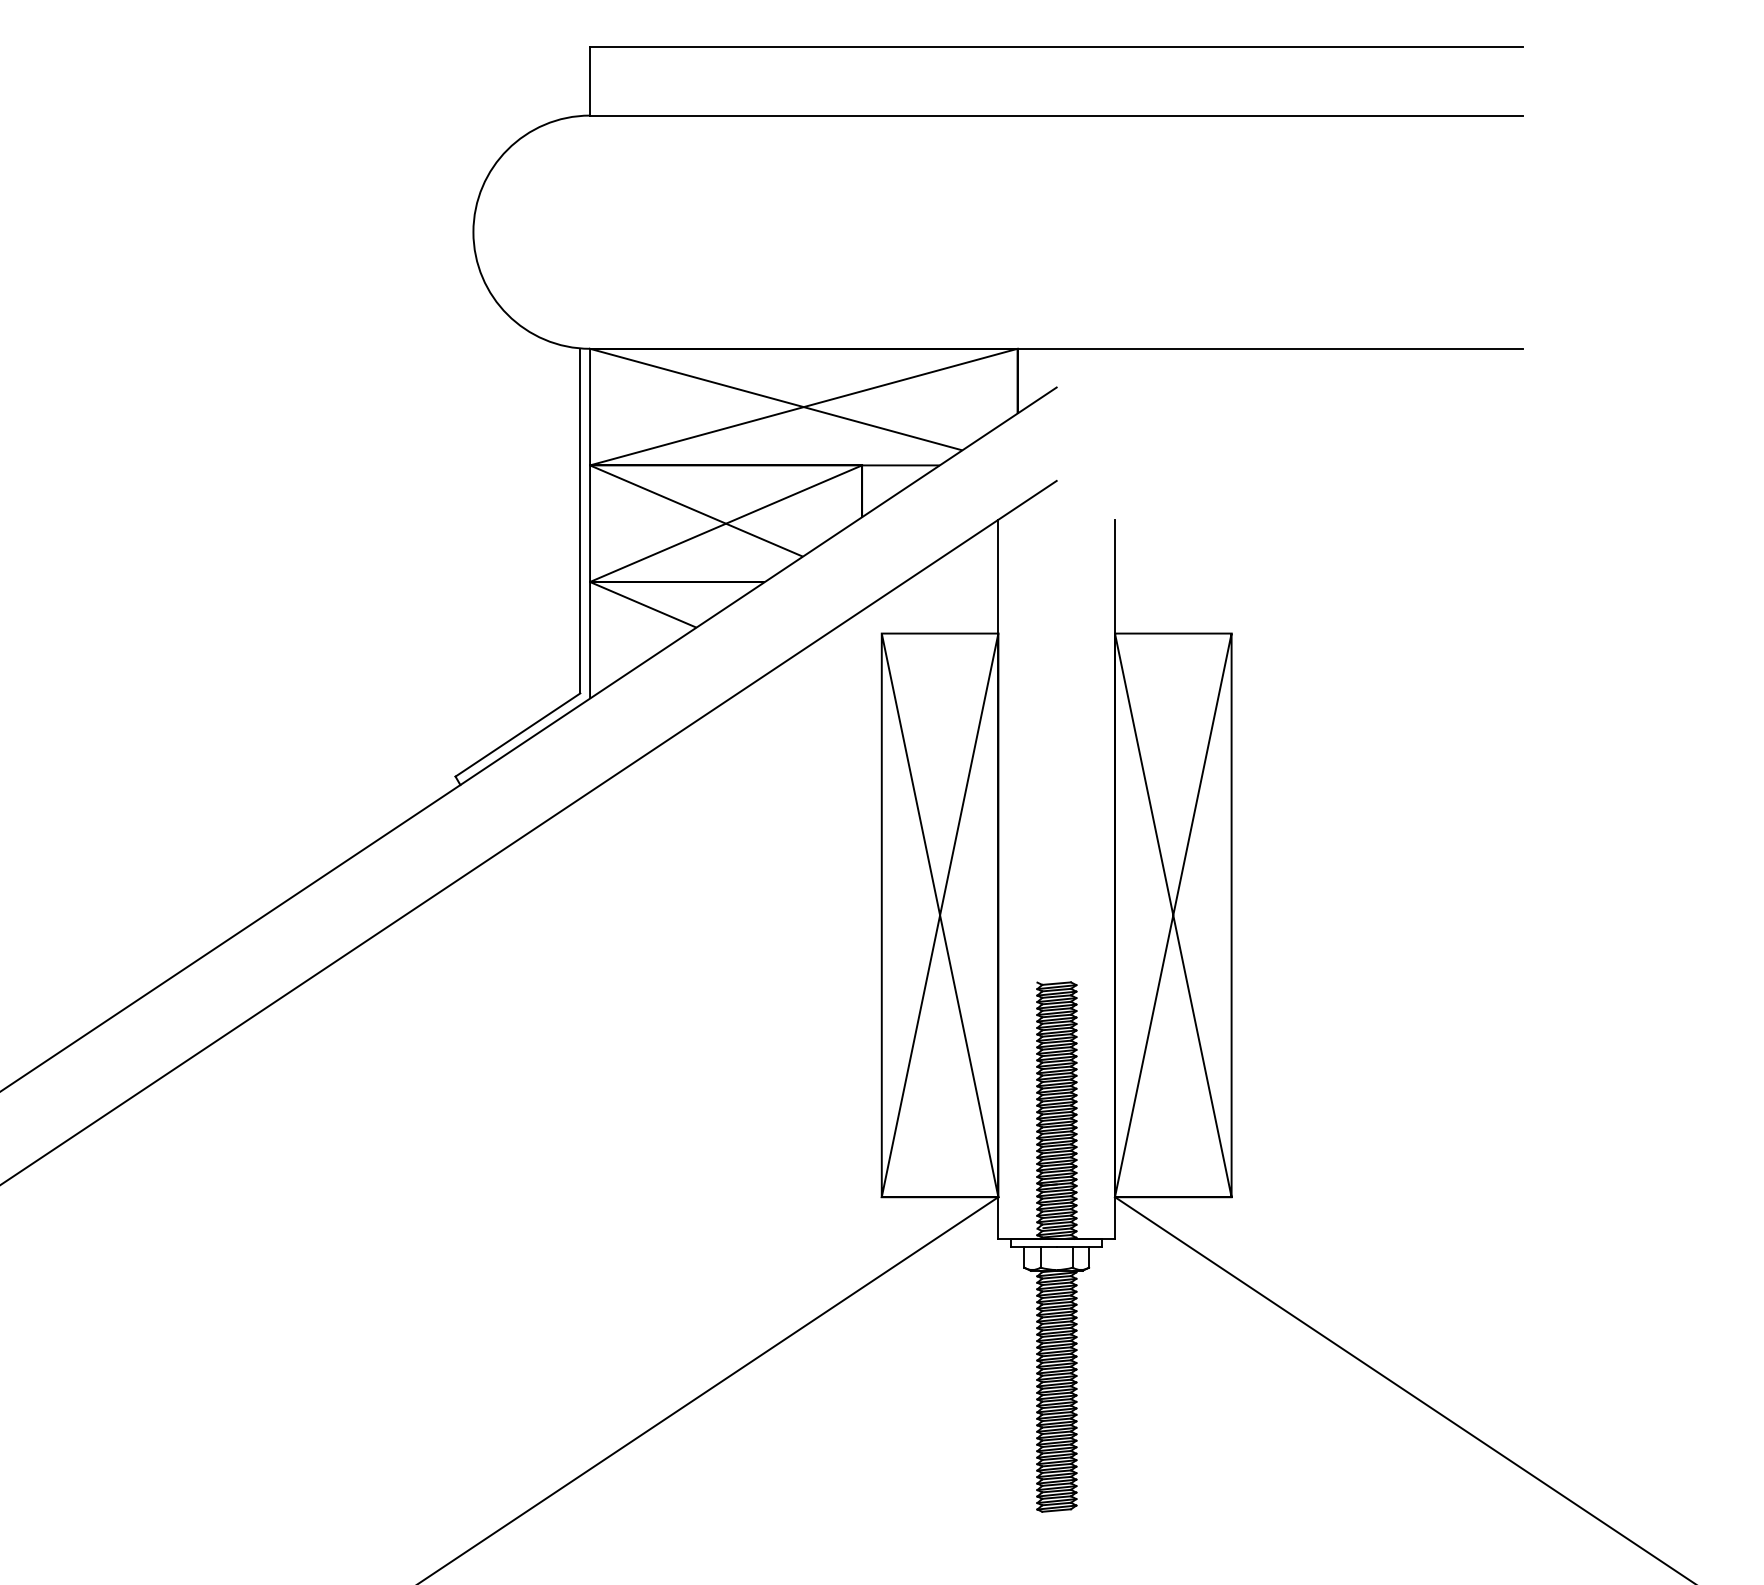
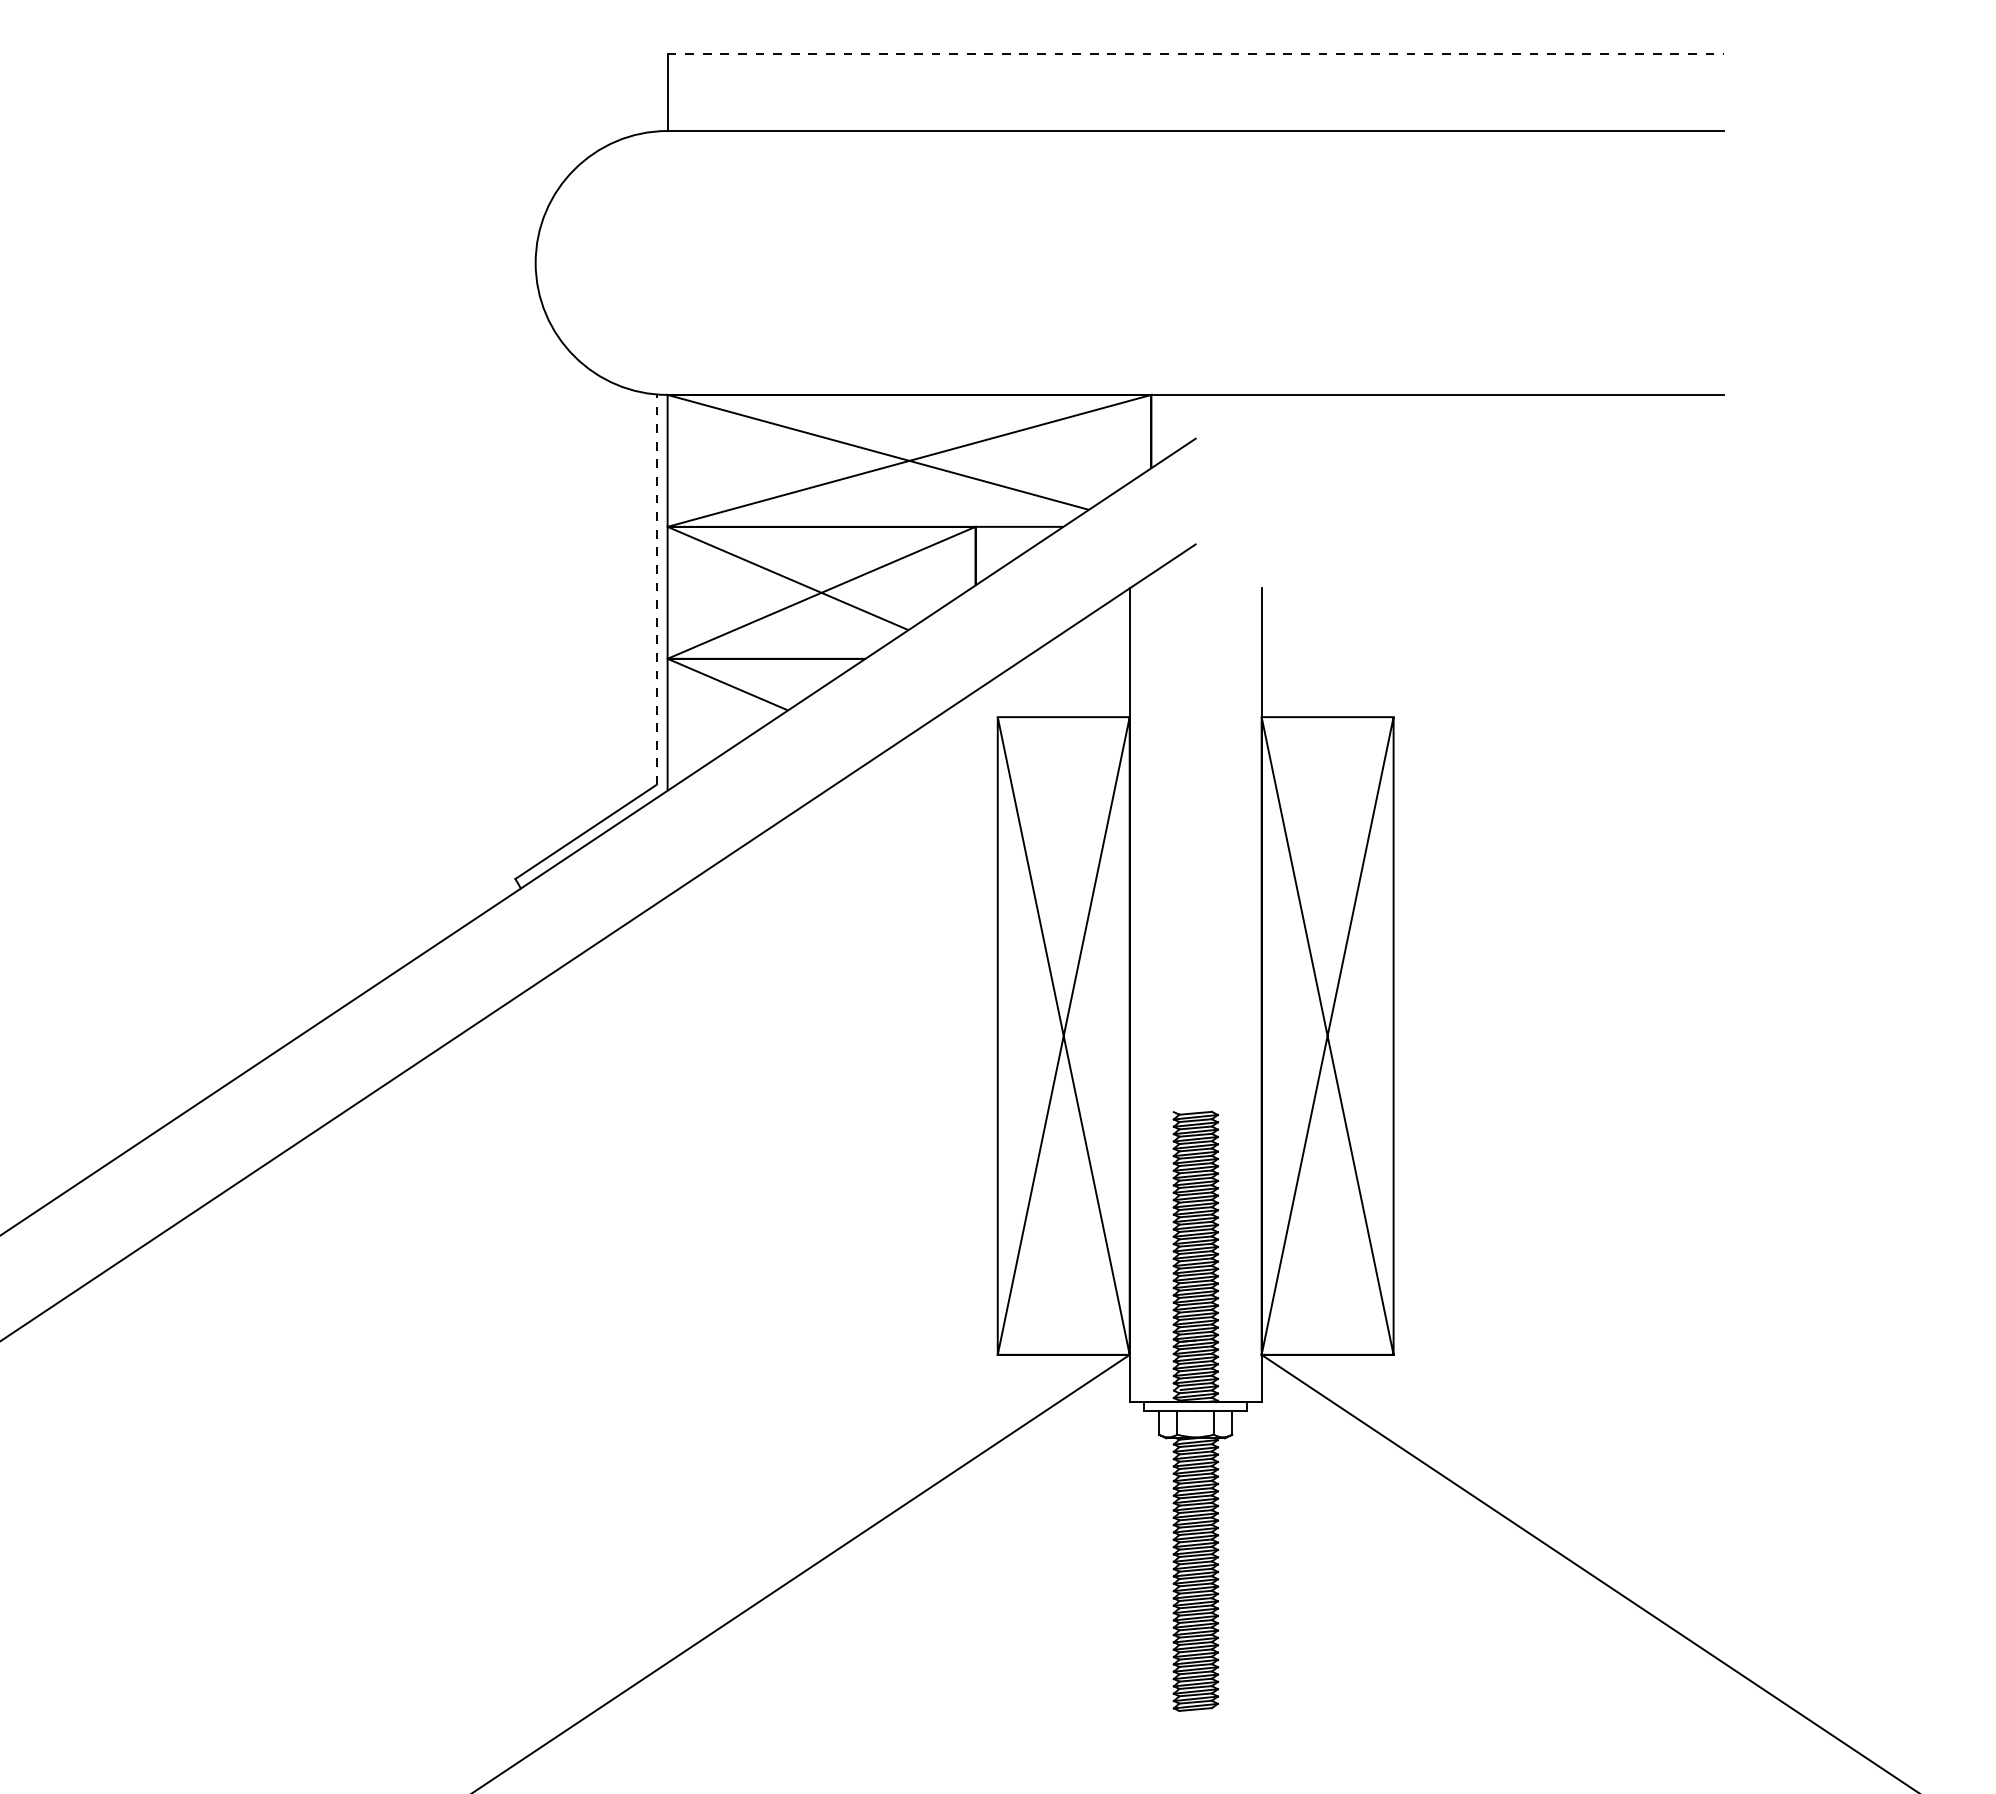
line: (1056, 47) -> (1195, 53), solid -> dashed
line: (580, 520) -> (656, 589), solid -> dashed

